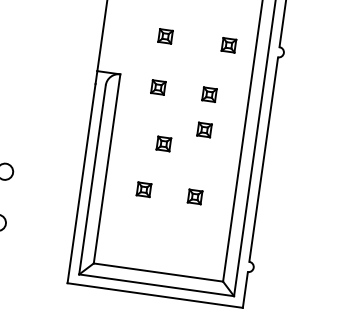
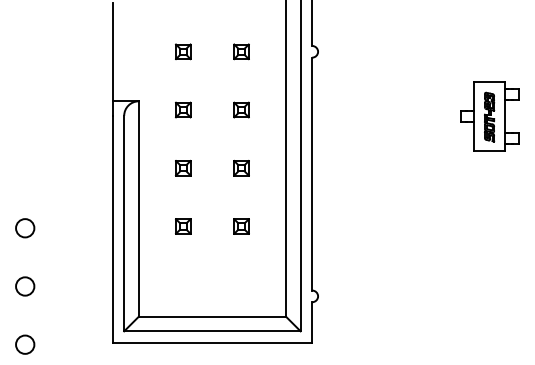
part: (228, 45) -> (241, 51), moved
part: (204, 129) -> (241, 167), moved
part: (164, 143) -> (183, 167), moved

